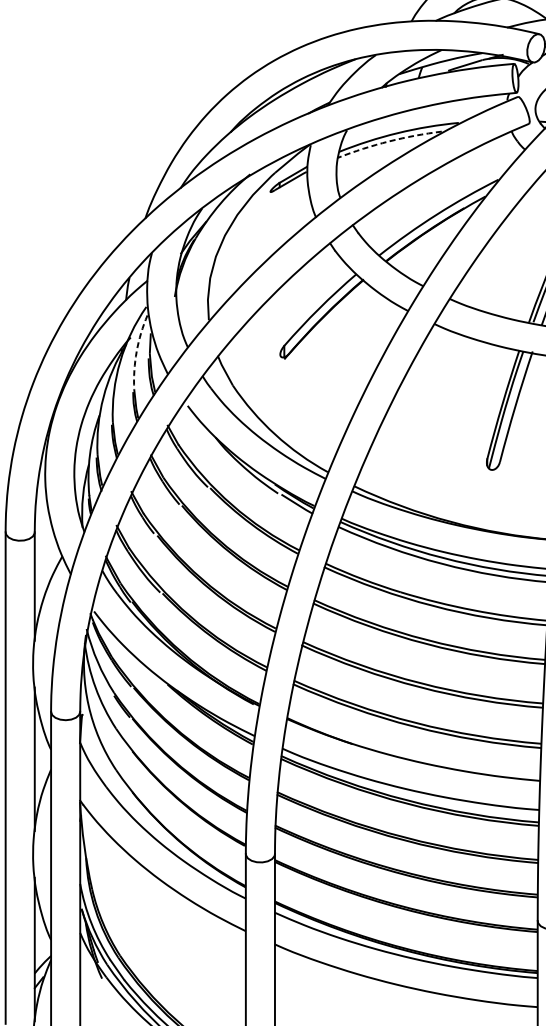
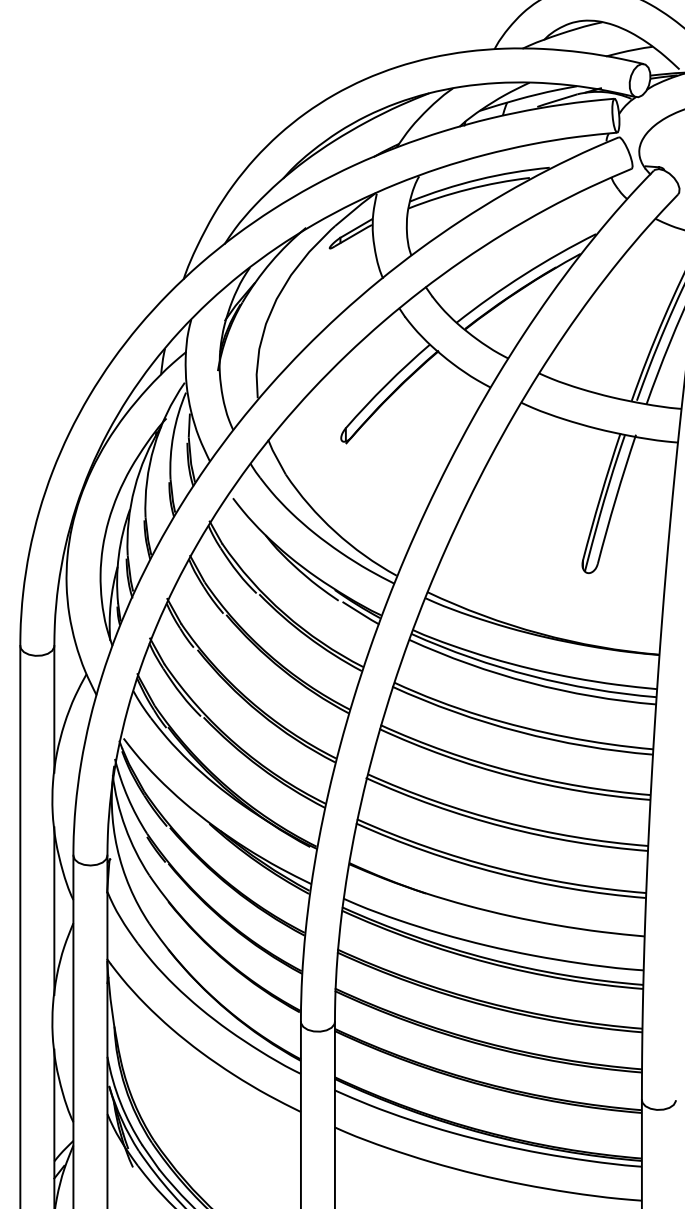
arc: (389, 141) -> (468, 189), dashed -> solid
arc: (136, 352) -> (173, 435), dashed -> solid

